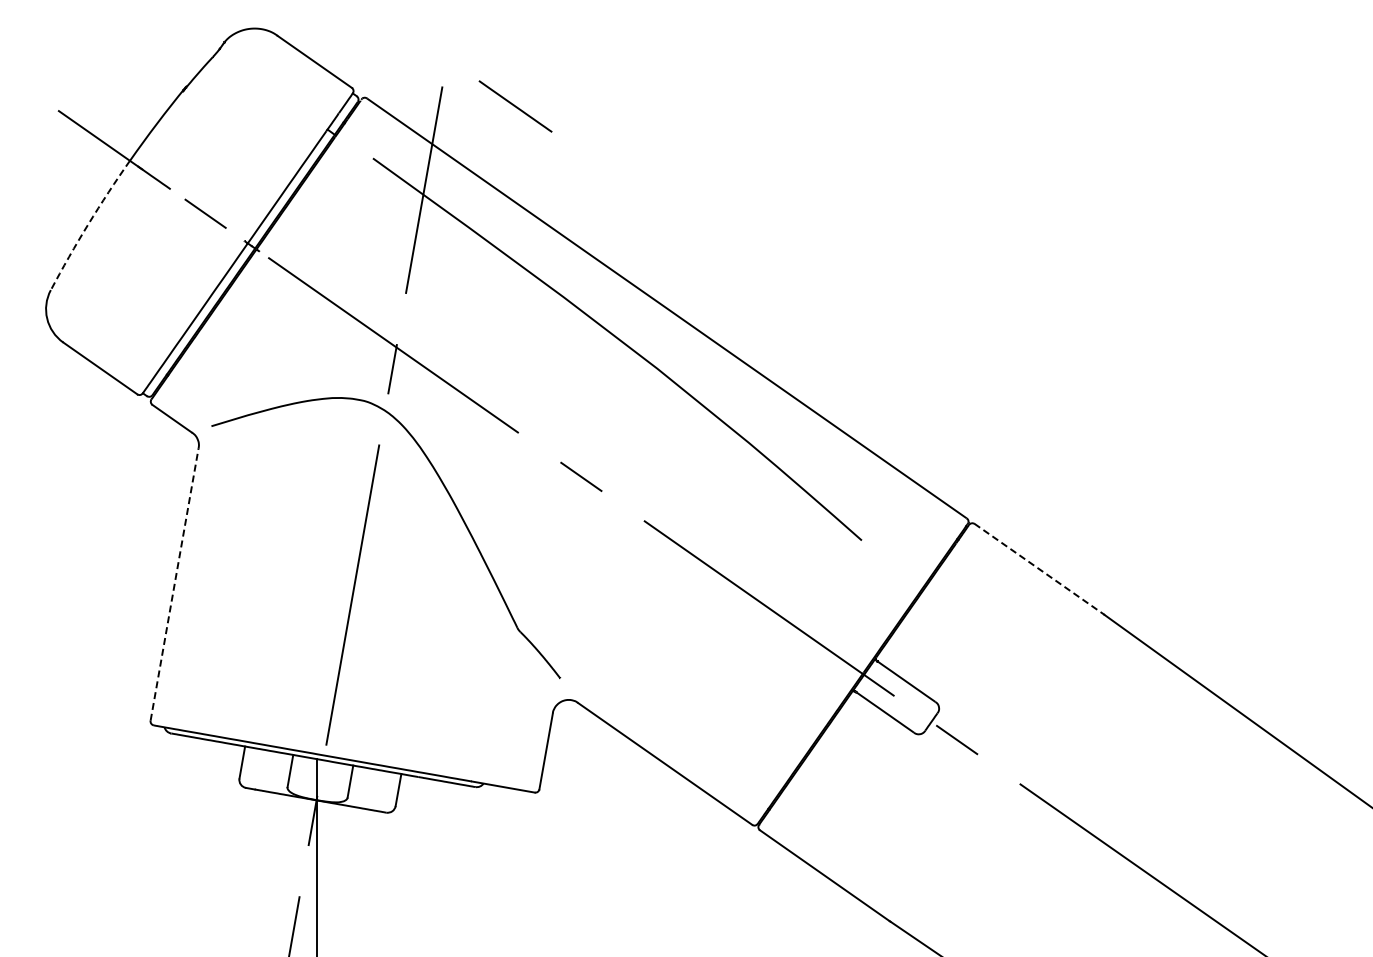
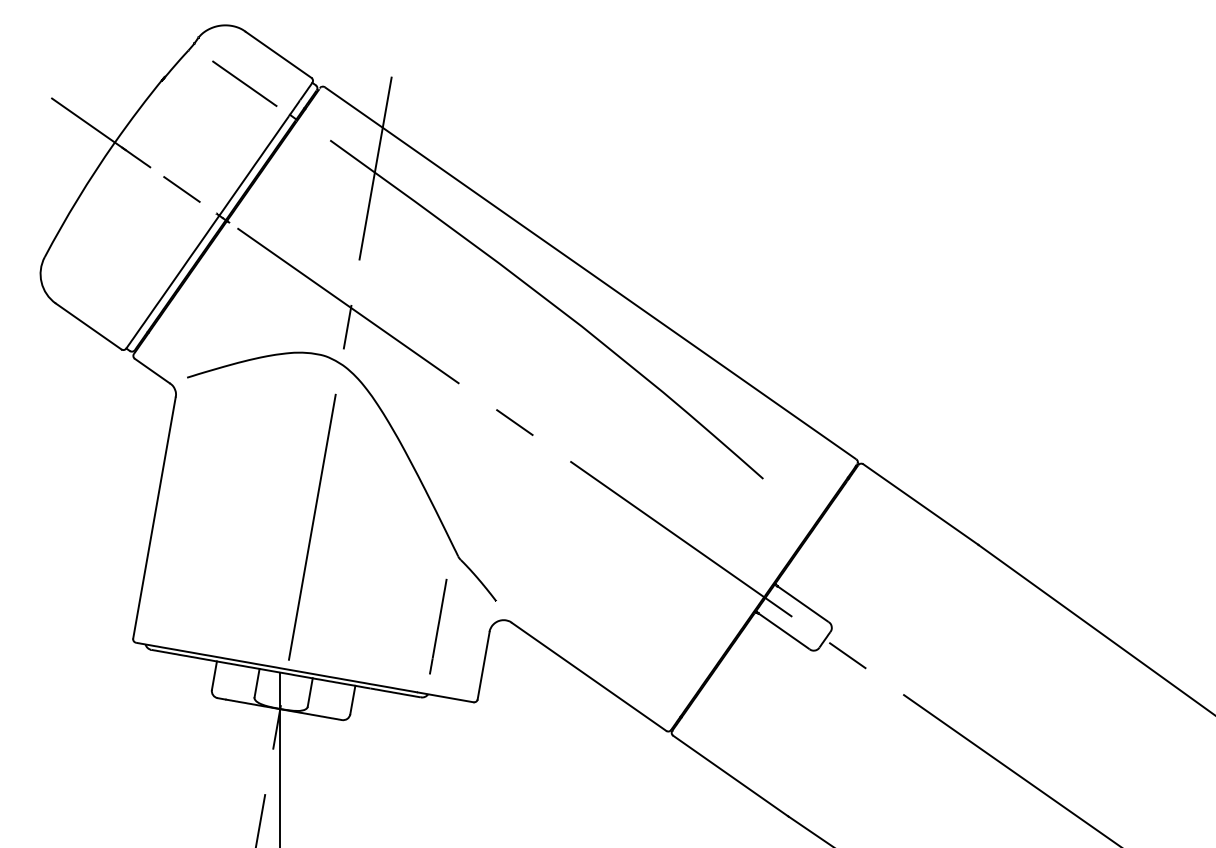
line: (515, 106) -> (244, 83), moved
arc: (88, 224) -> (78, 198), dashed -> solid
line: (1039, 569) -> (920, 504), dashed -> solid
line: (174, 584) -> (154, 517), dashed -> solid
line: (494, 707) -> (437, 626), added

